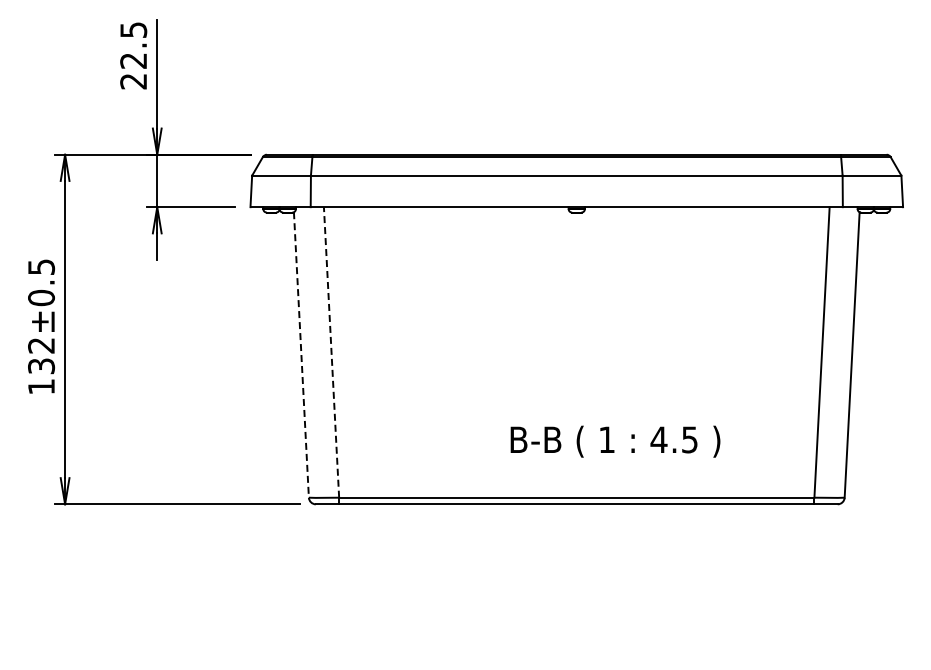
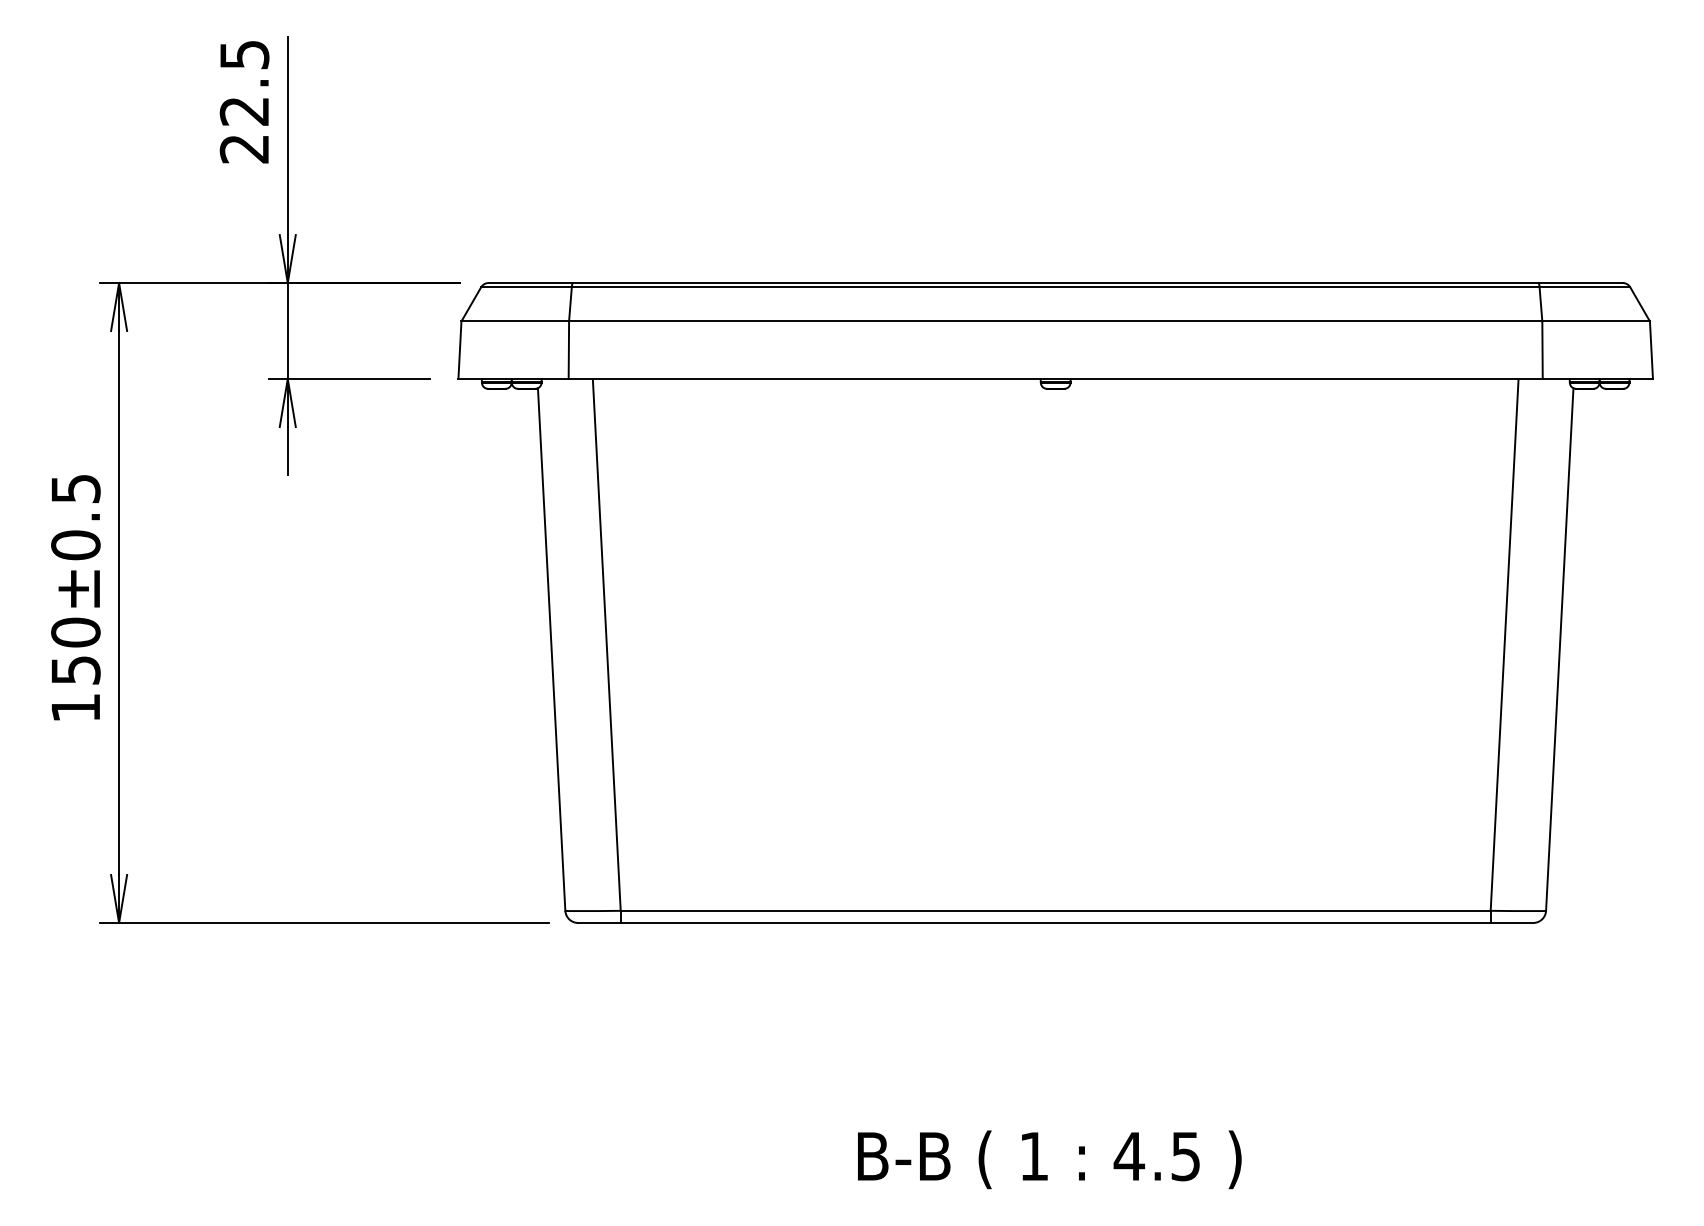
line: (331, 351) -> (606, 643), dashed -> solid
line: (301, 354) -> (551, 648), dashed -> solid
text: (41, 355) -> (75, 650), 132±0.5 -> 150±0.5
text: (615, 441) -> (1049, 1159), moved

